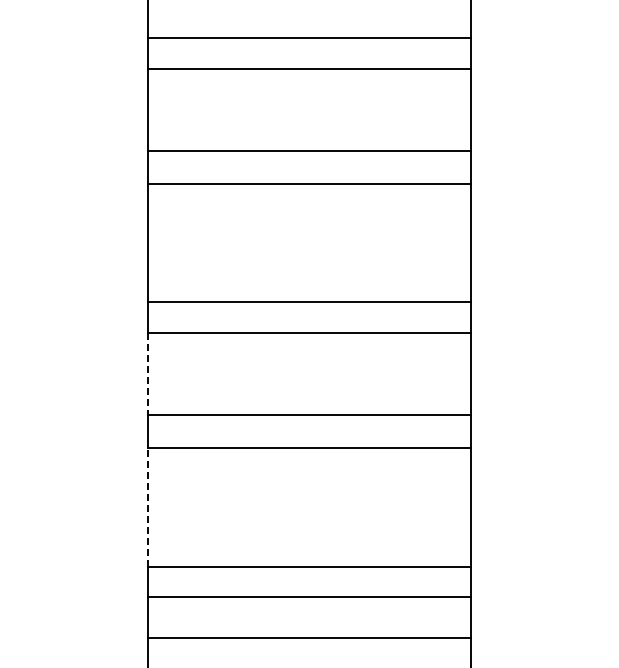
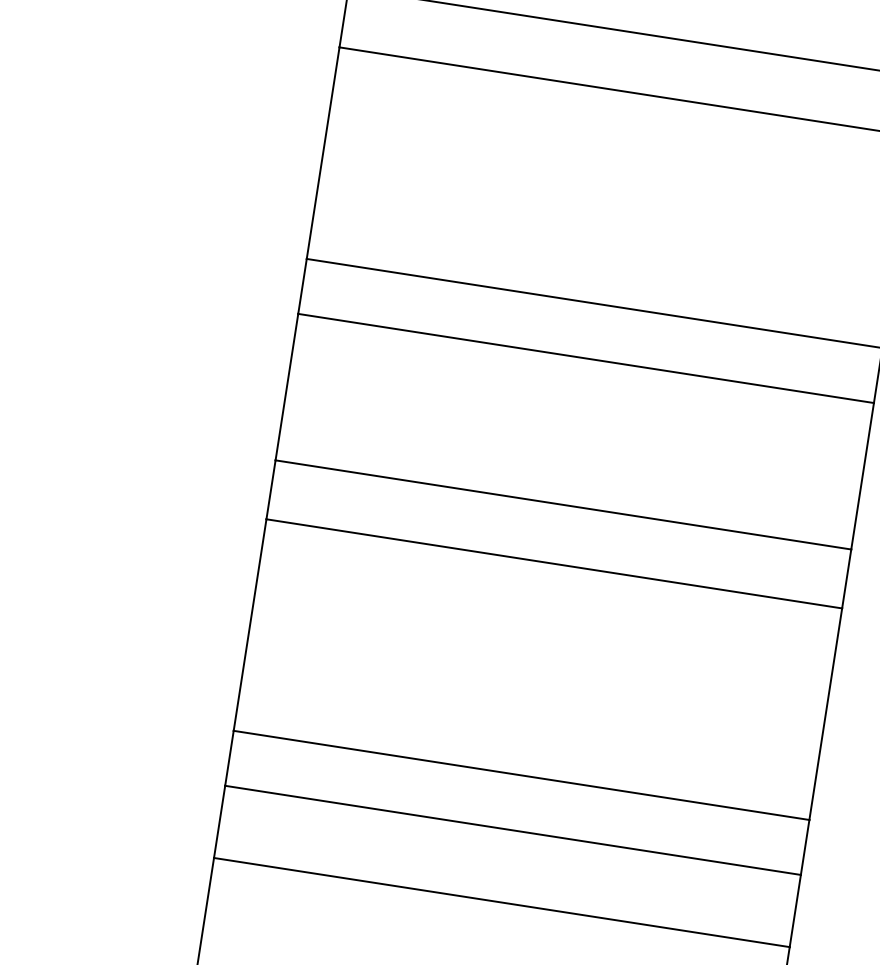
line: (148, 374) -> (287, 387), dashed -> solid
line: (148, 506) -> (250, 623), dashed -> solid

